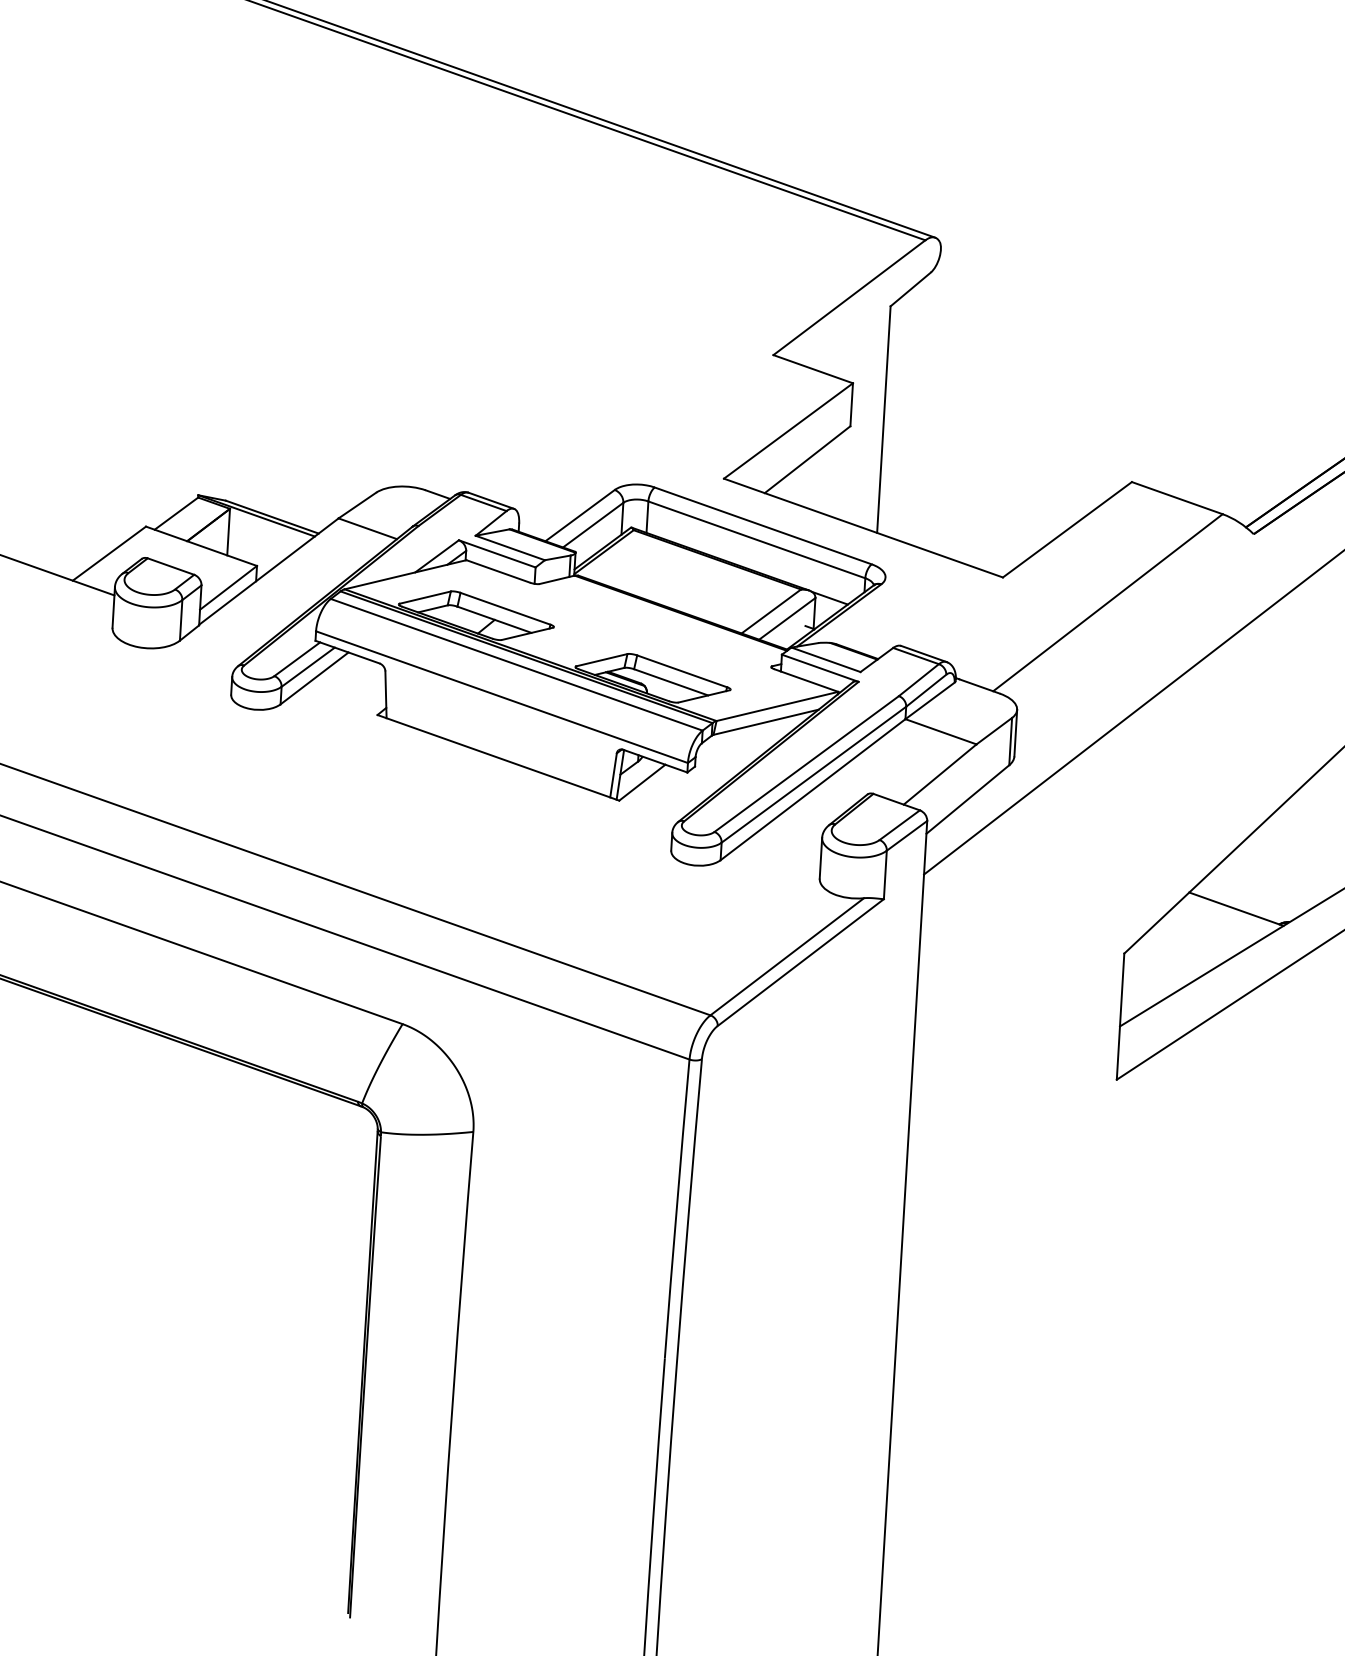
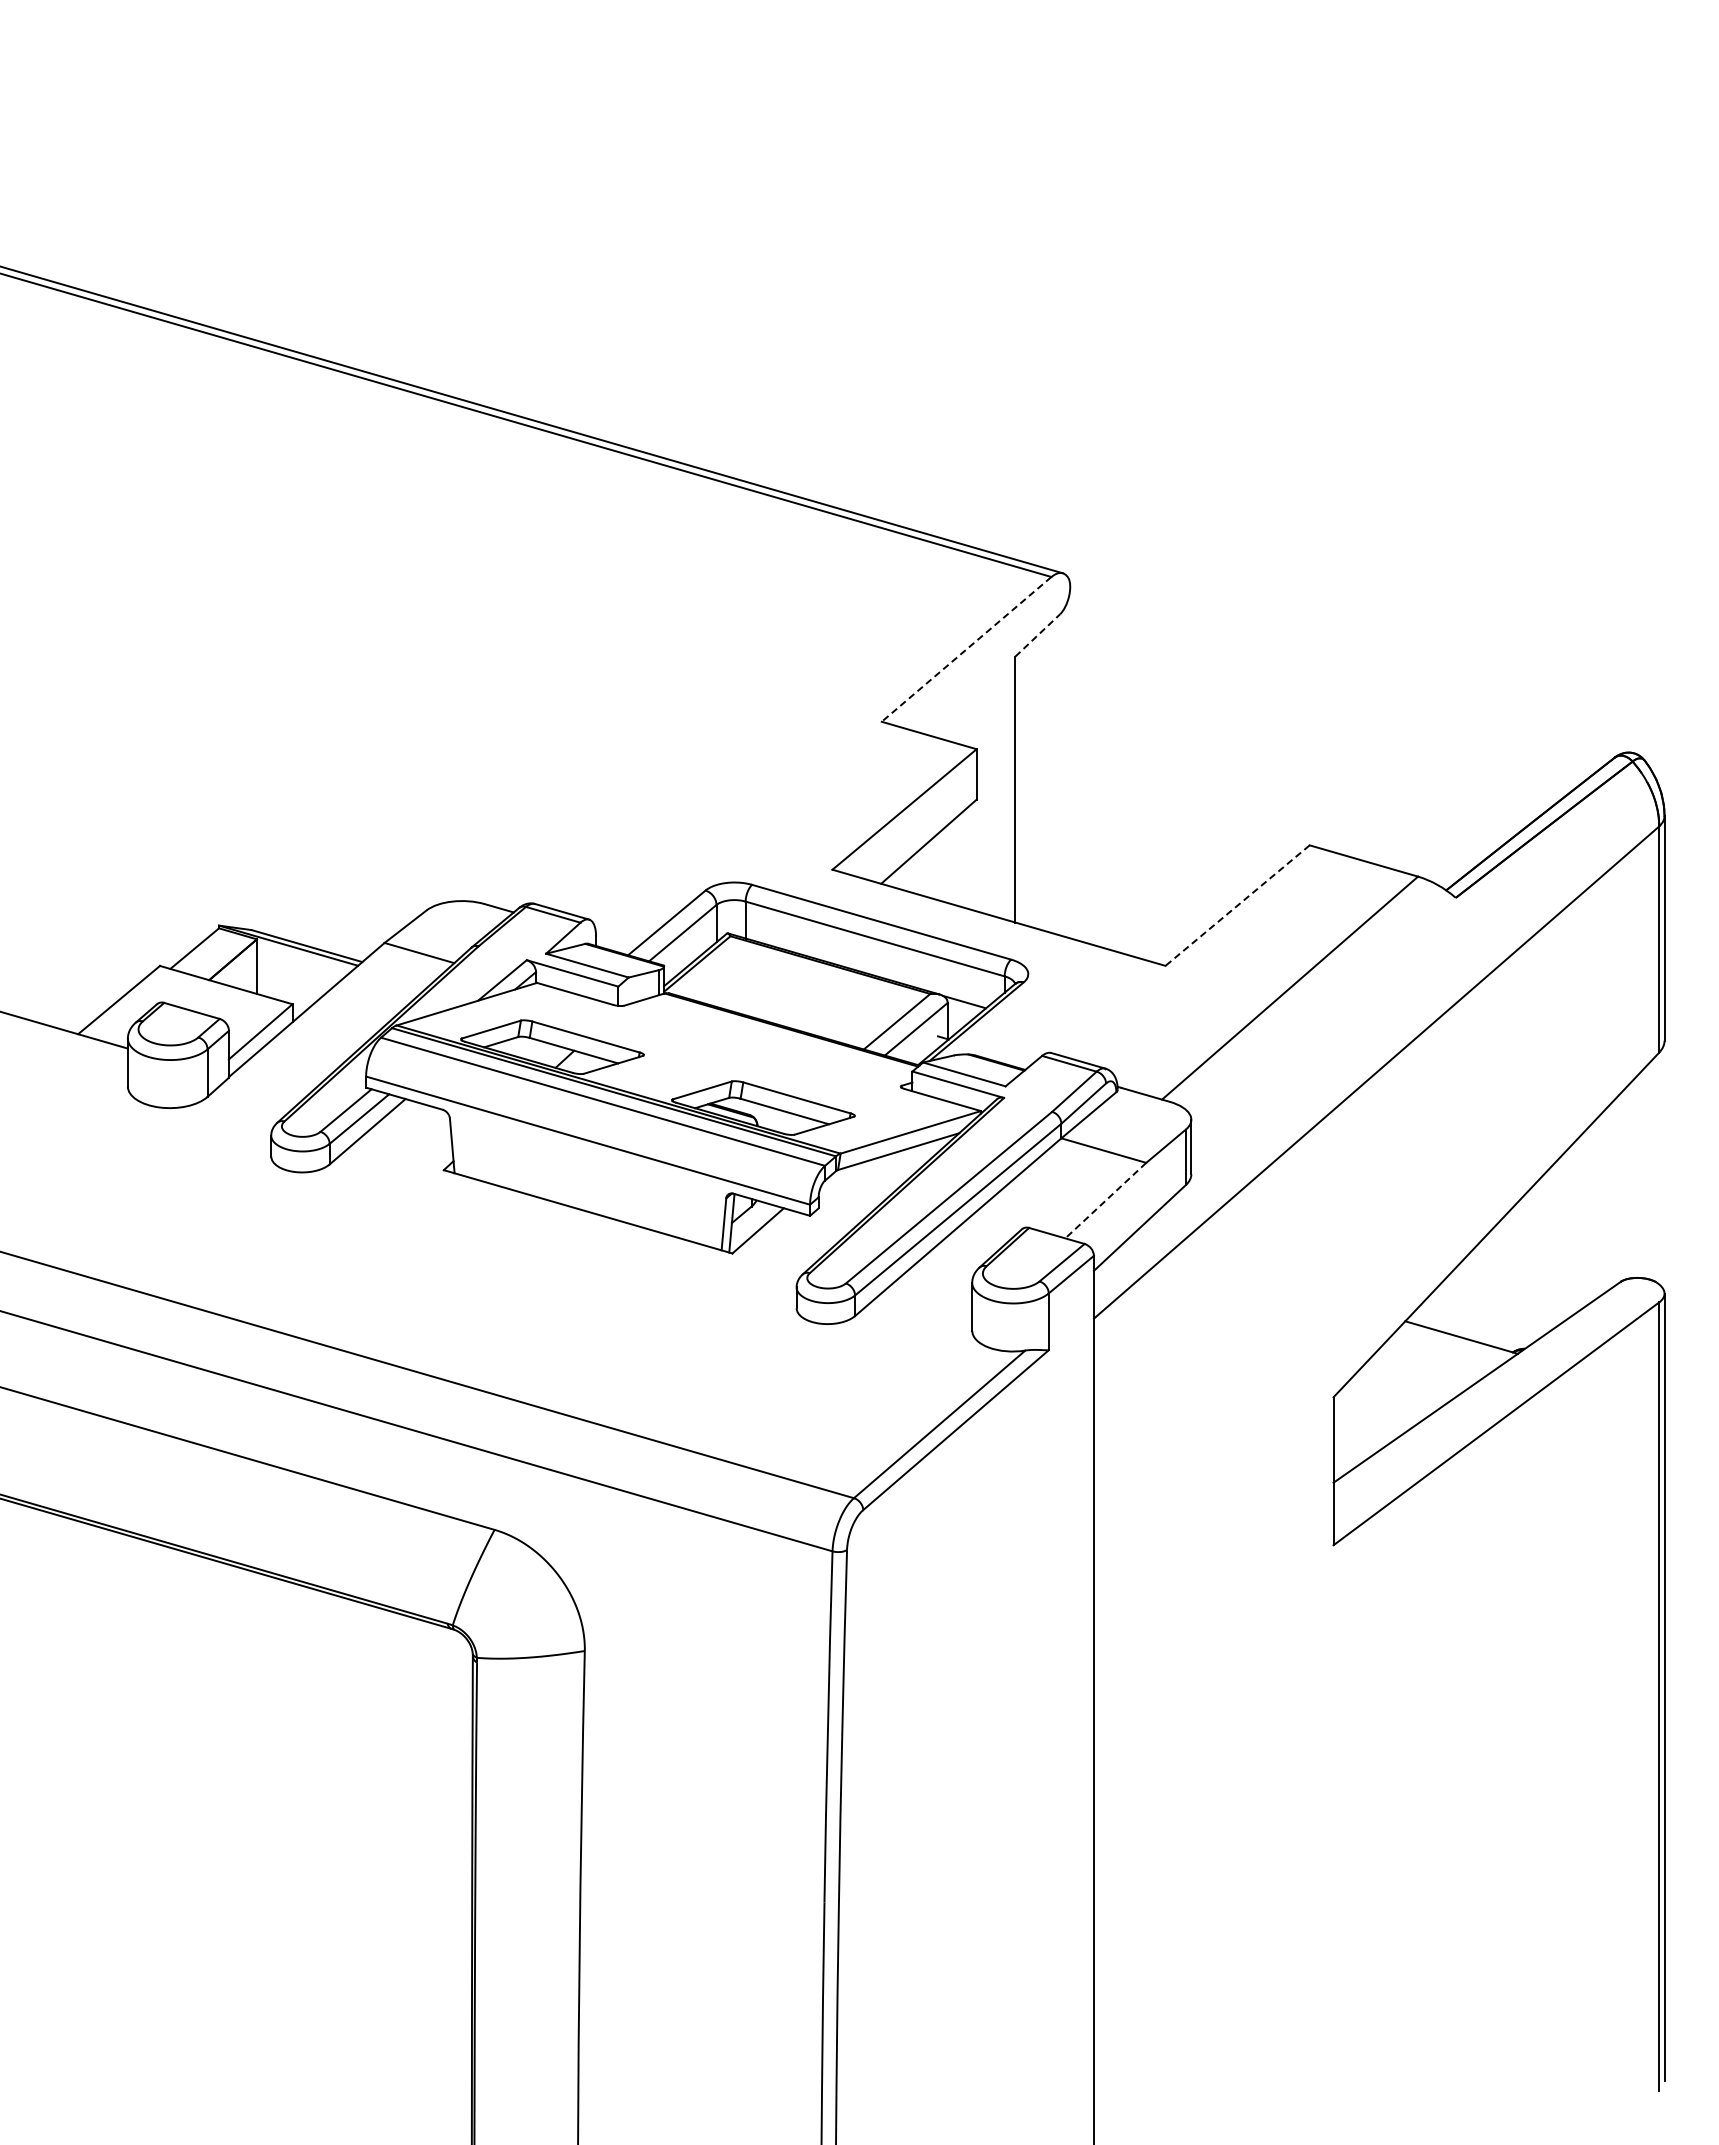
line: (910, 289) -> (1037, 635), solid -> dashed
line: (849, 297) -> (966, 649), solid -> dashed
line: (1067, 529) -> (1237, 905), solid -> dashed
line: (939, 774) -> (1105, 1200), solid -> dashed

